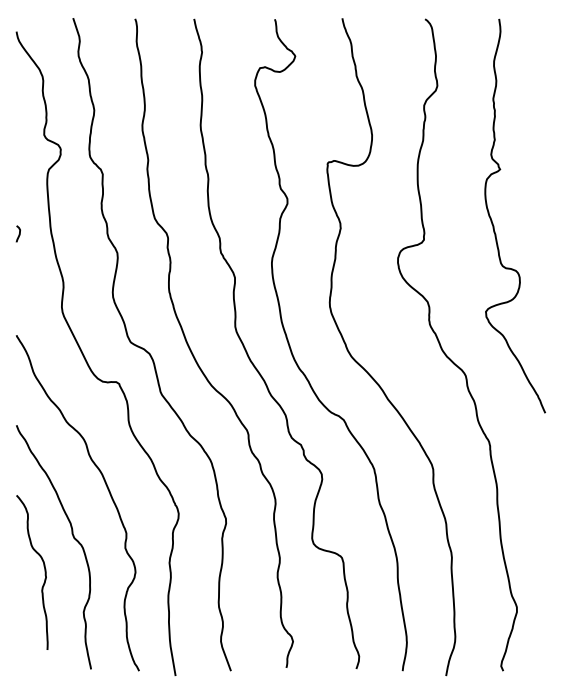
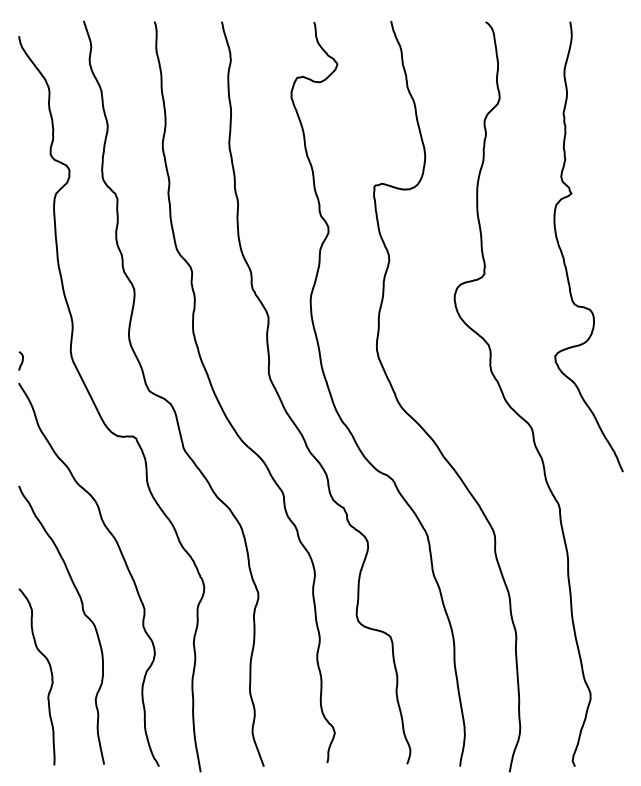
curve: (18, 234) -> (21, 361), moved
curve: (44, 572) -> (50, 676), moved

